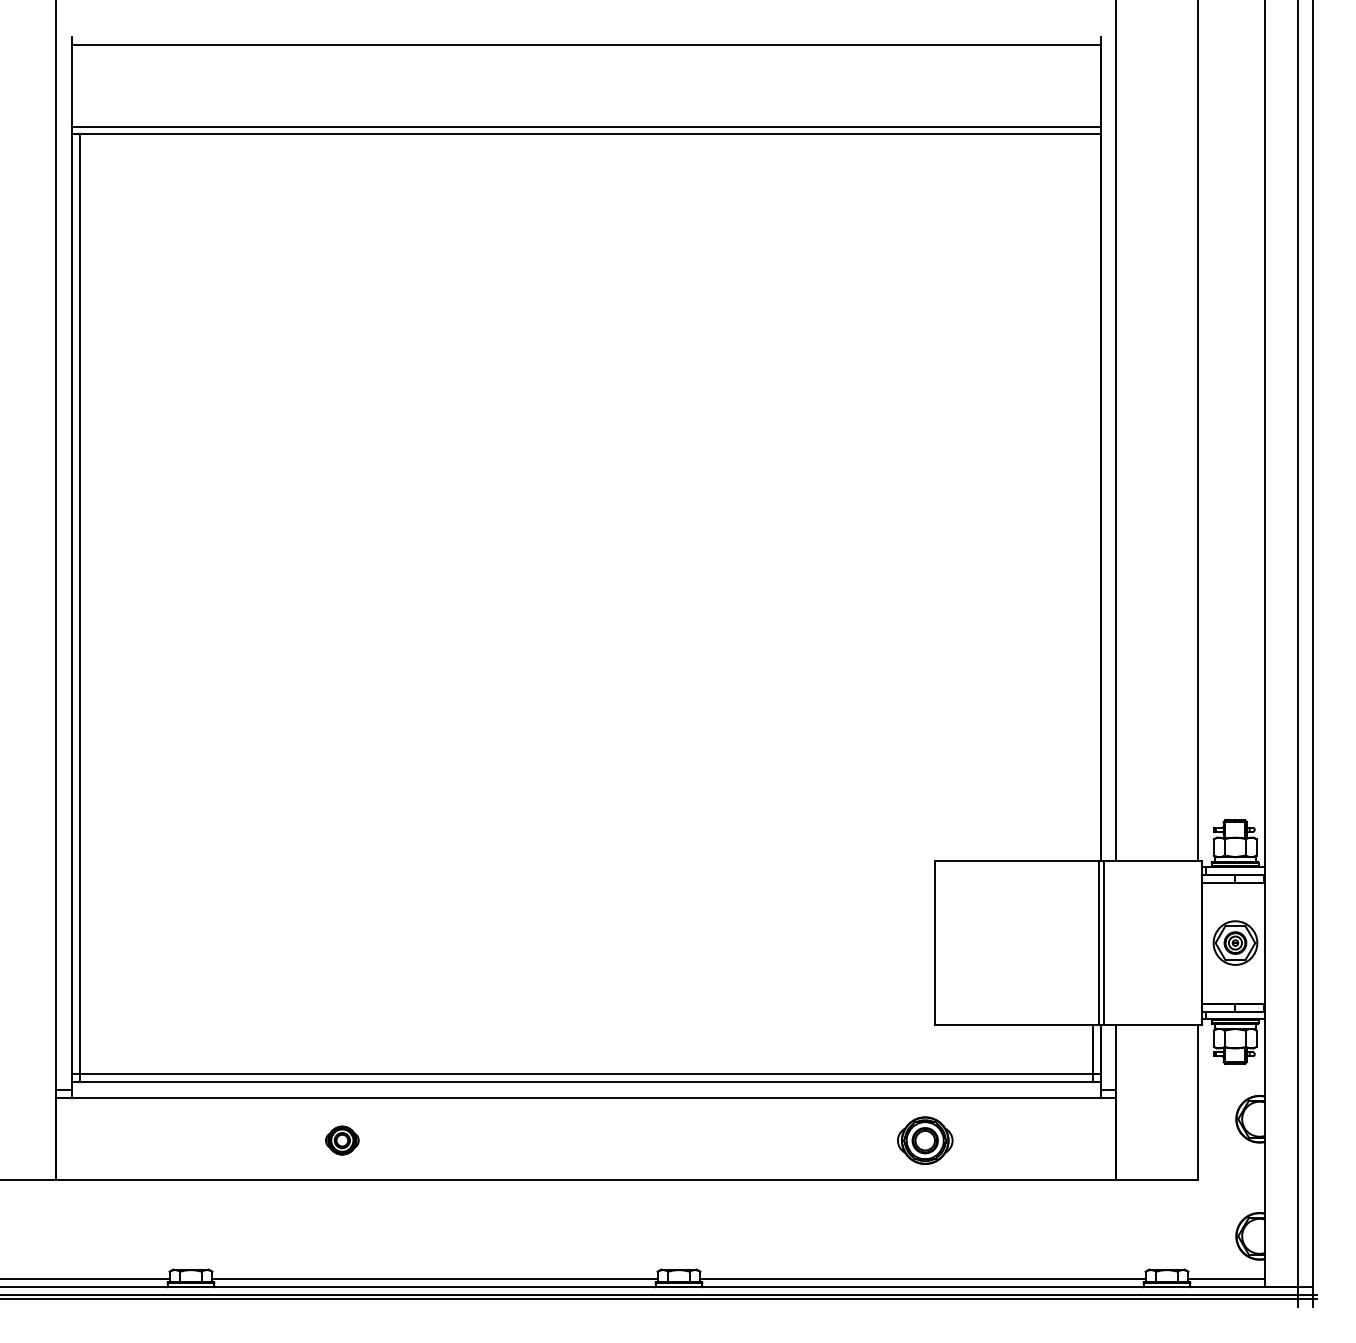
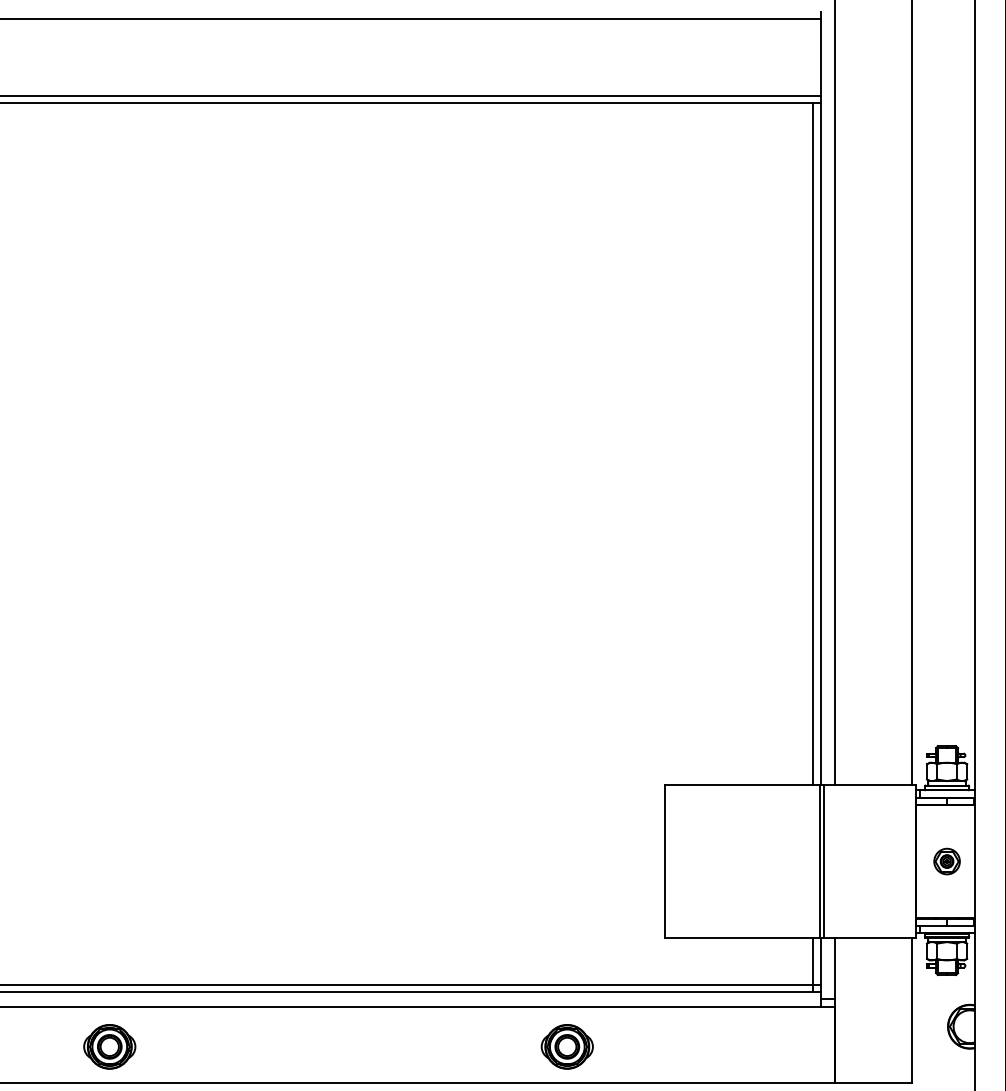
line: (1092, 497) -> (813, 443), added
part: (1234, 942) -> (946, 861), size x0.62
part: (342, 1140) -> (110, 1046), size x1.67
part: (925, 1140) -> (567, 1046), moved

